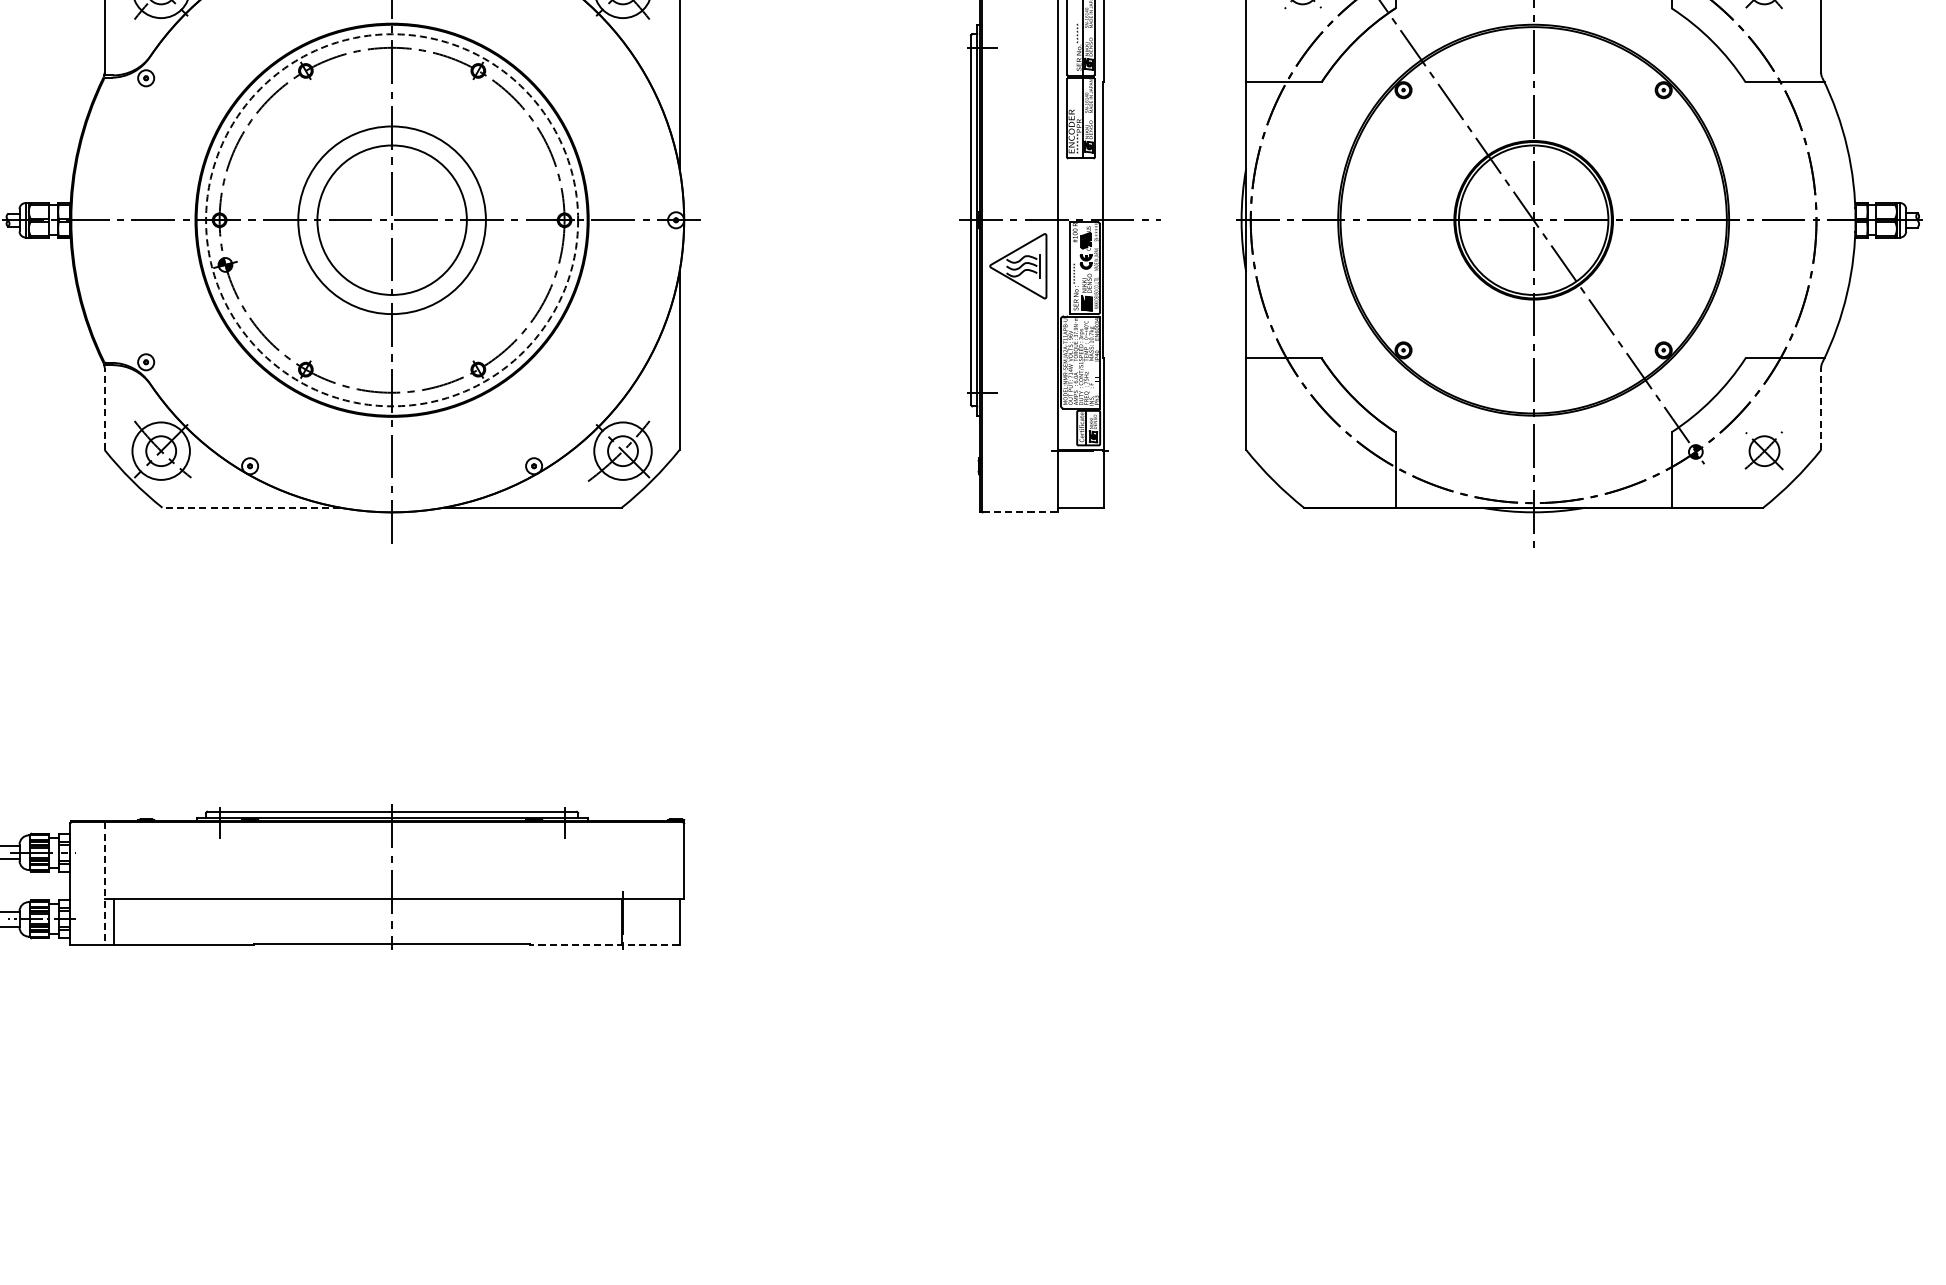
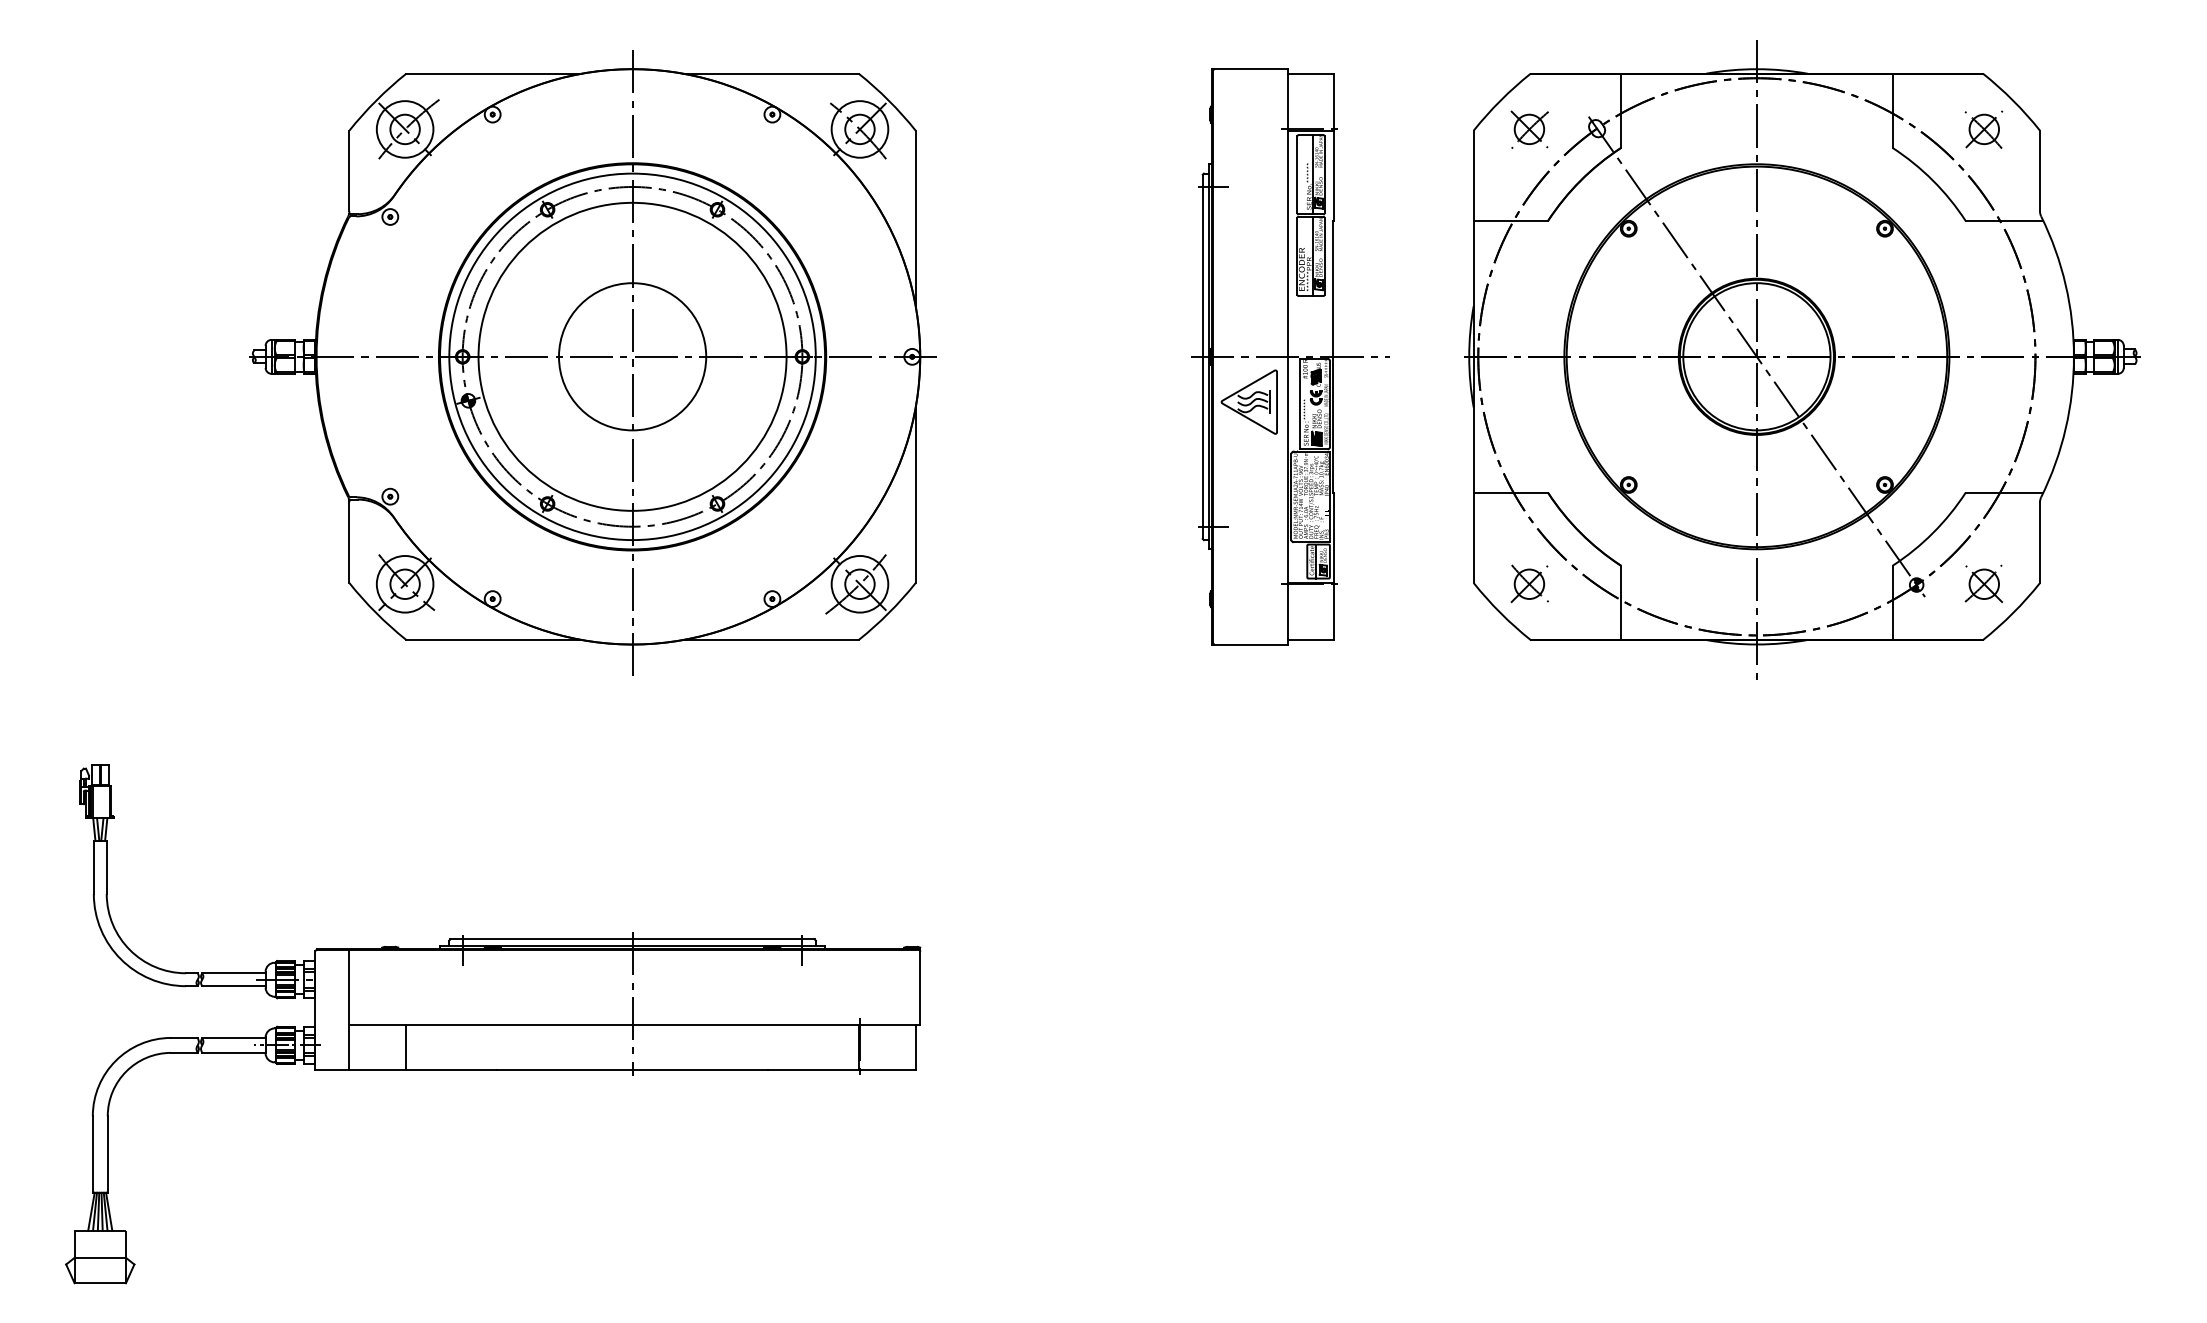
circle: (392, 219) -> (632, 356), dashed -> solid
circle: (392, 219) -> (632, 356), size x1.67
line: (104, 408) -> (349, 542), dashed -> solid
line: (1820, 408) -> (2039, 542), dashed -> solid
part: (1302, 450) -> (1529, 583), added
line: (251, 507) -> (494, 639), dashed -> solid
line: (1020, 512) -> (1251, 644), dashed -> solid
line: (104, 883) -> (349, 1010), dashed -> solid
line: (113, 921) -> (406, 1047), moved
line: (605, 944) -> (842, 1070), dashed -> solid

